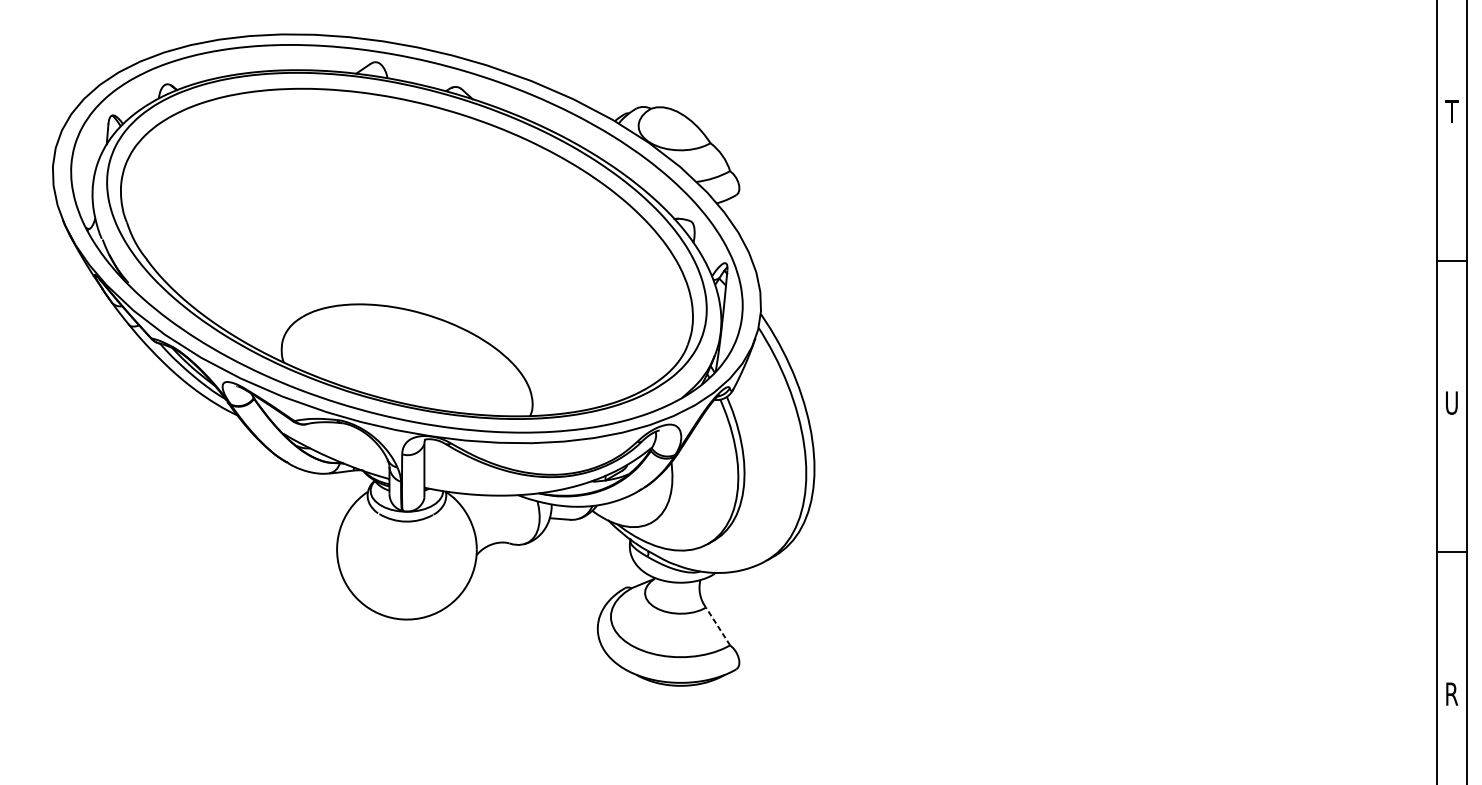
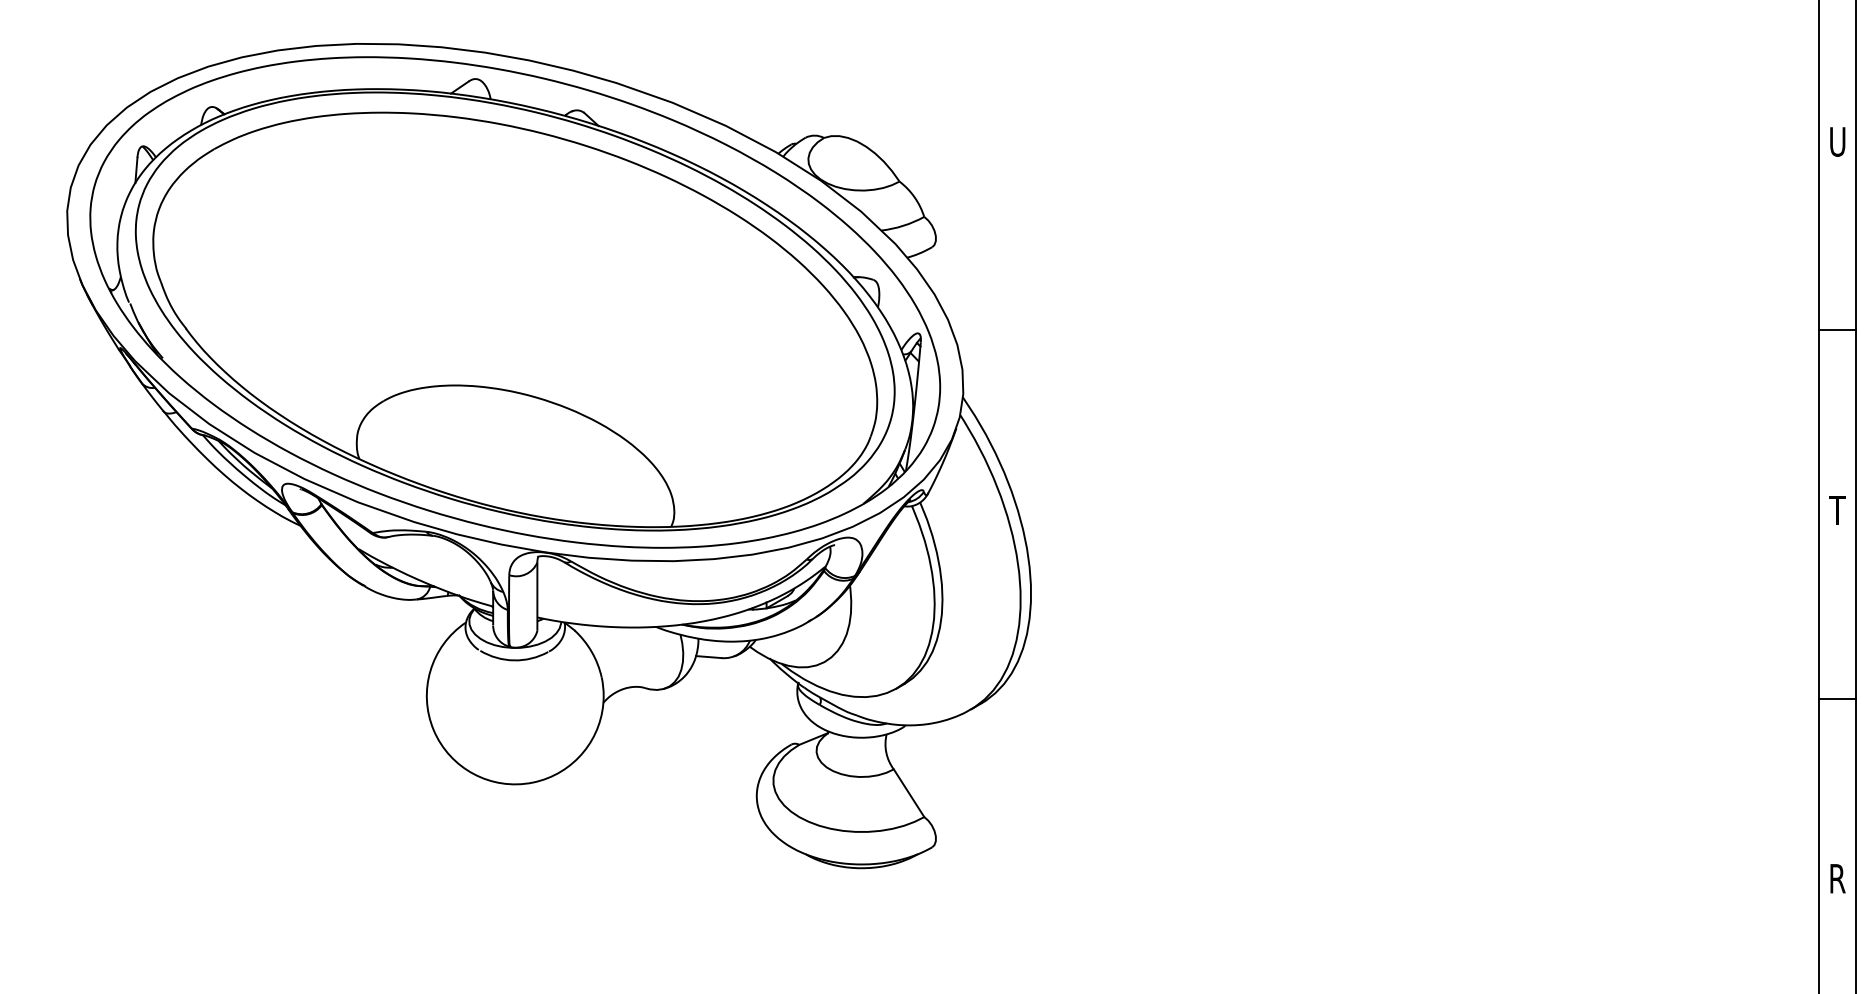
text: (1451, 111) -> (1837, 141), T -> U
text: (1451, 403) -> (1837, 510), U -> T
line: (717, 626) -> (908, 792), dashed -> solid

